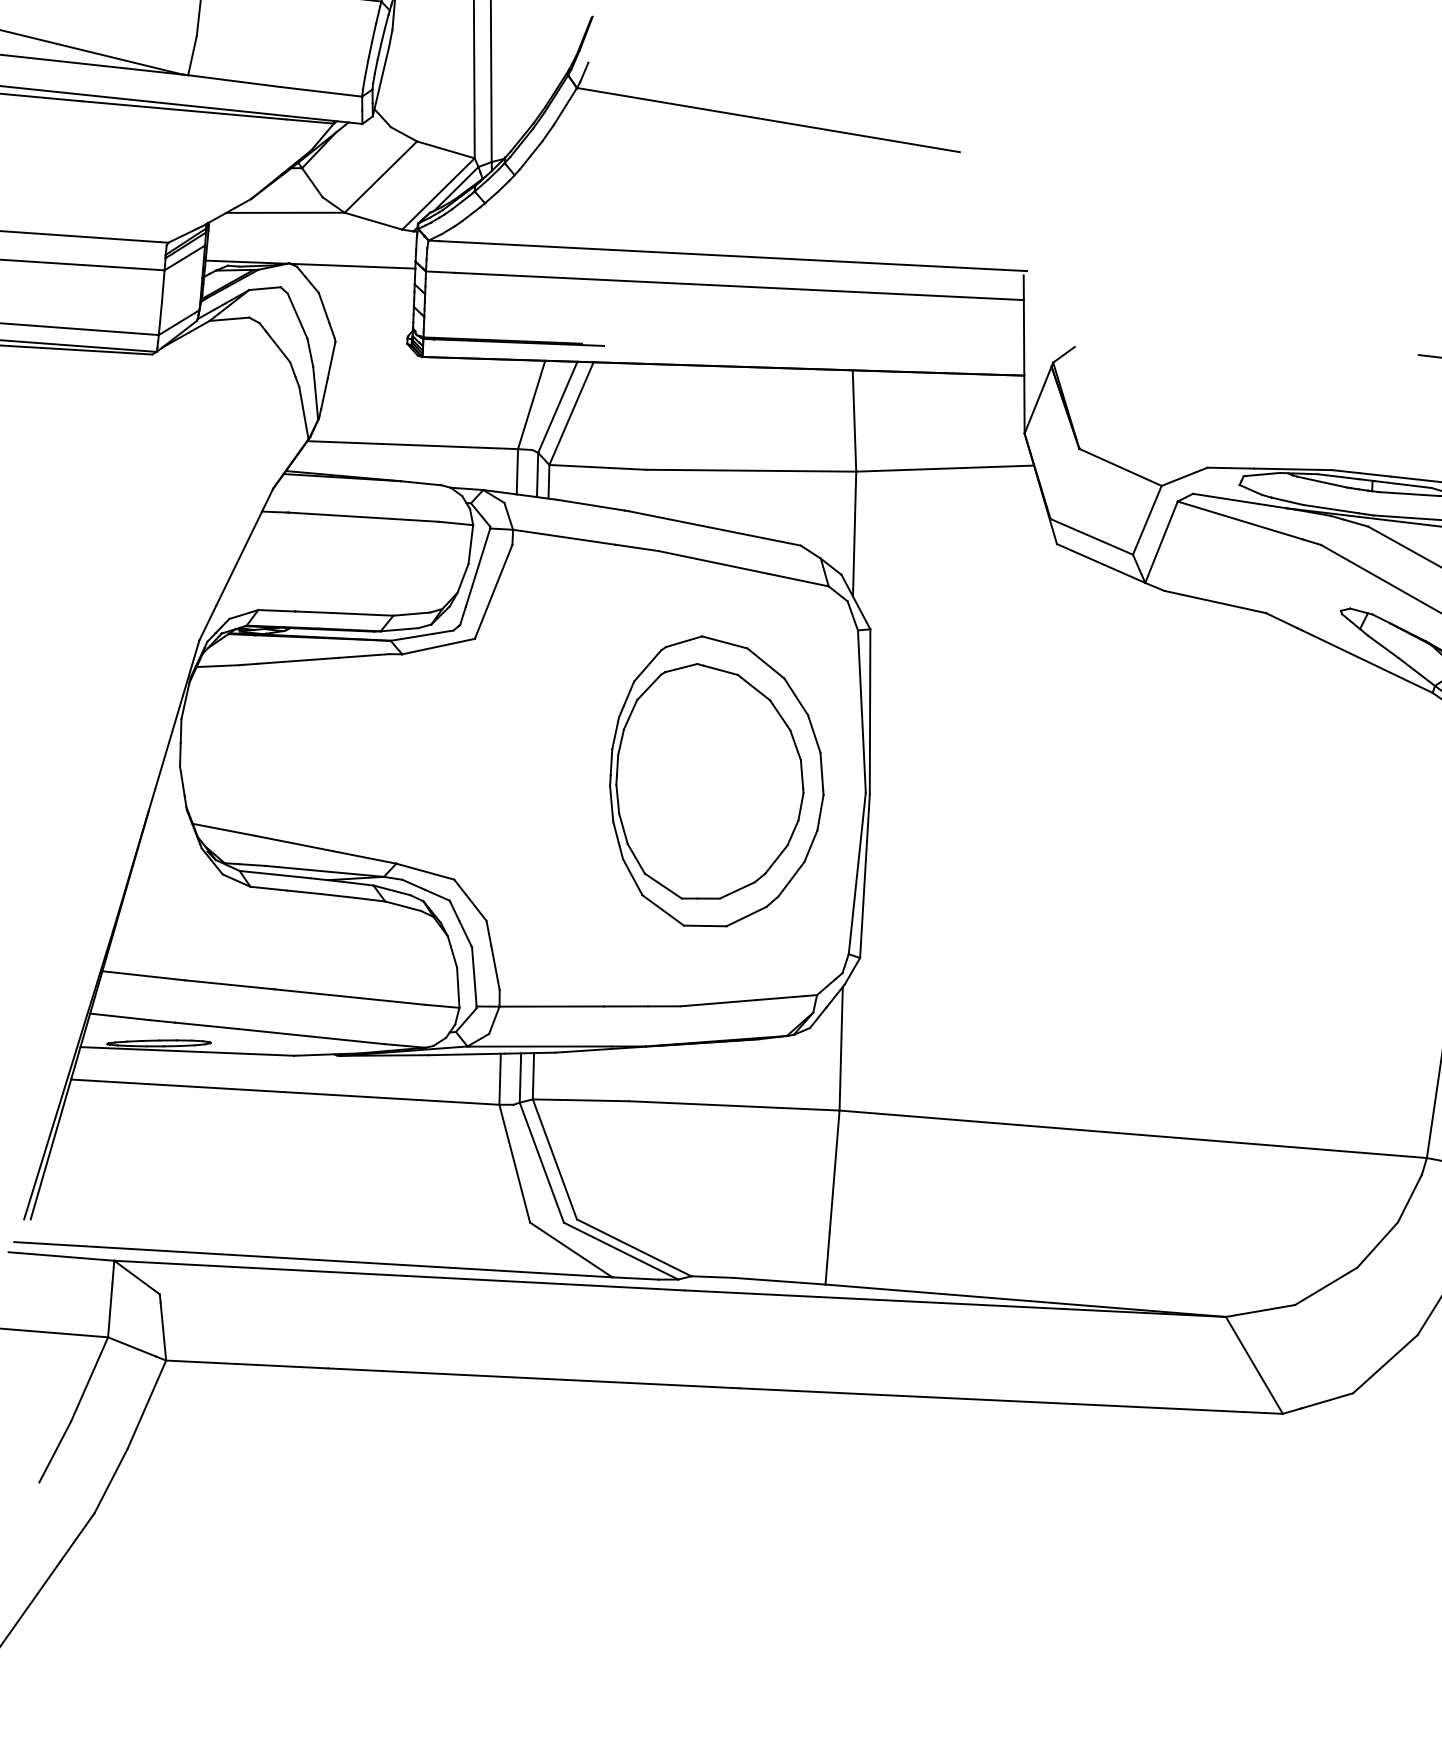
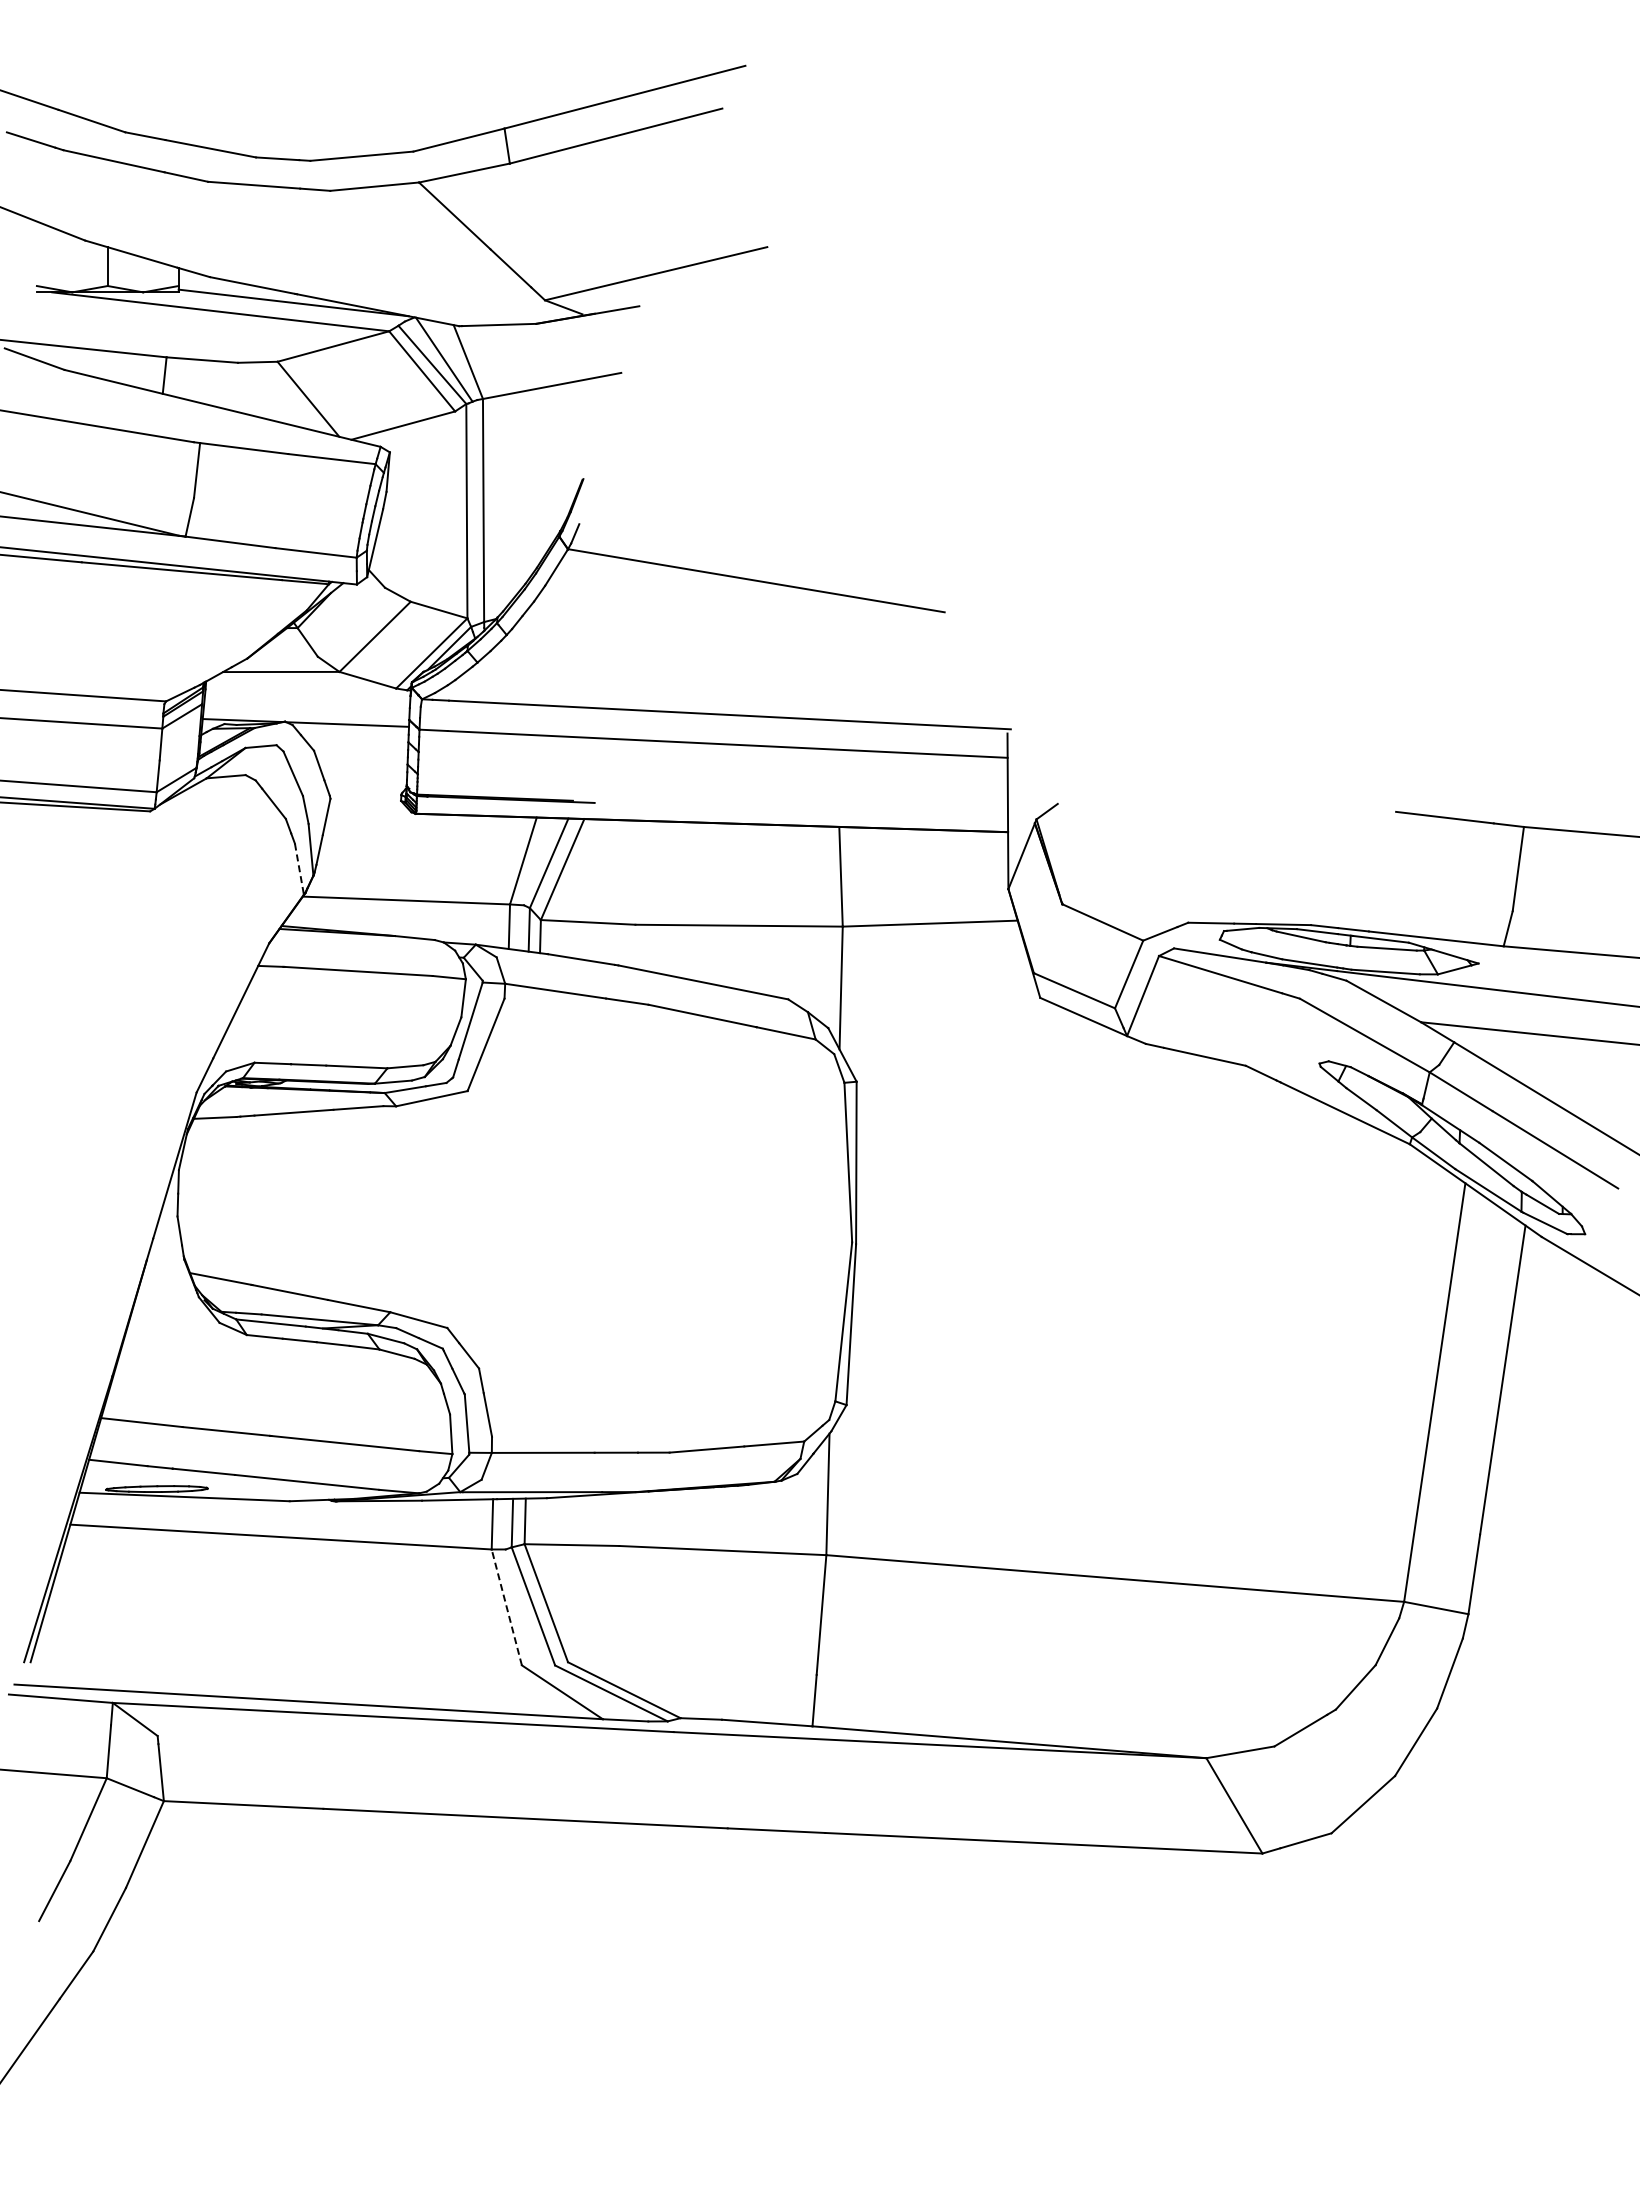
line: (304, 413) -> (299, 869), solid -> dashed
part: (716, 780) -> (705, 1230), removed
line: (514, 1163) -> (506, 1607), solid -> dashed

